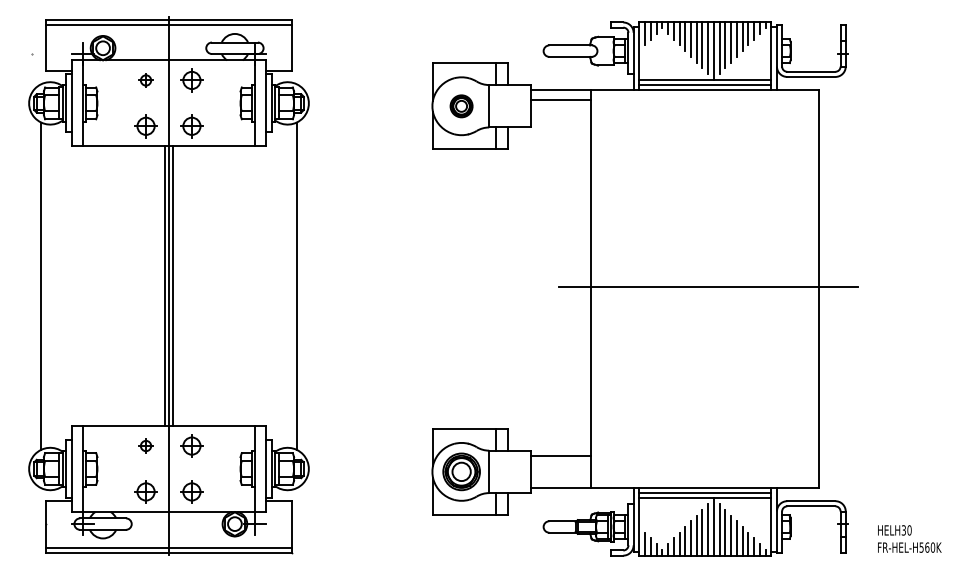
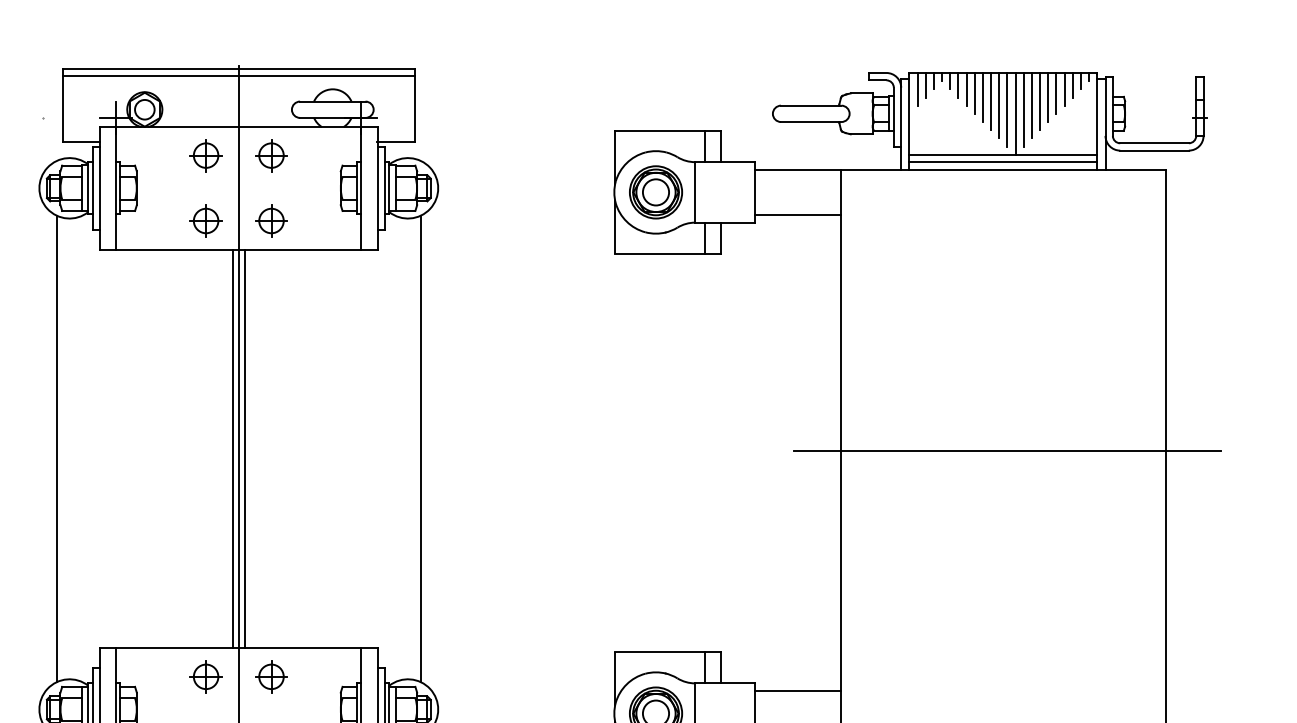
part: (145, 80) -> (205, 155), size x1.67
line: (561, 100) -> (798, 215), moved
part: (461, 106) -> (655, 192), size x1.67
part: (145, 445) -> (205, 676), size x1.67

